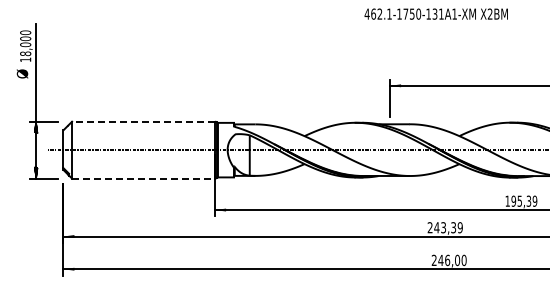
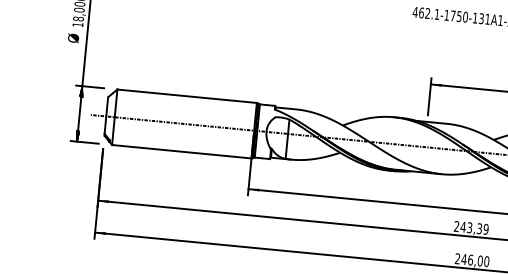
line: (143, 121) -> (187, 96), dashed -> solid
line: (144, 178) -> (182, 151), dashed -> solid

